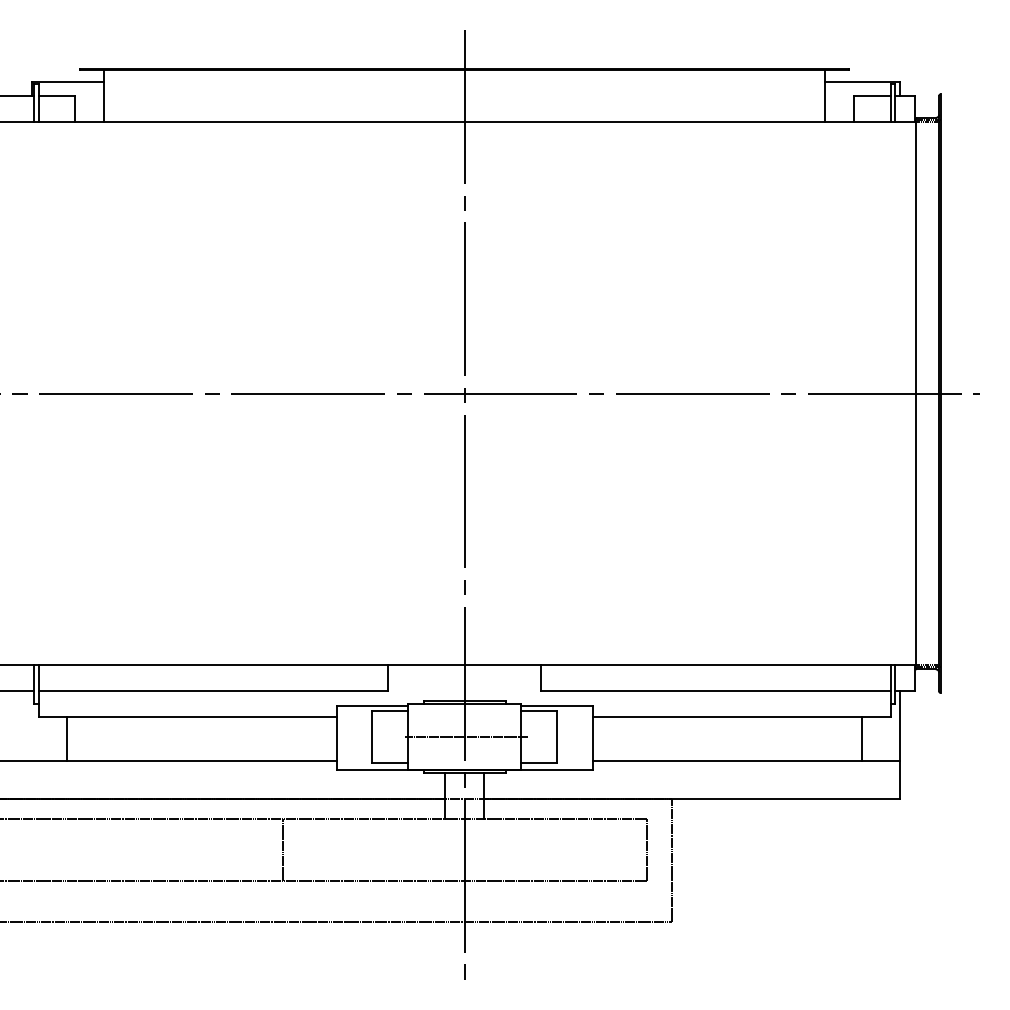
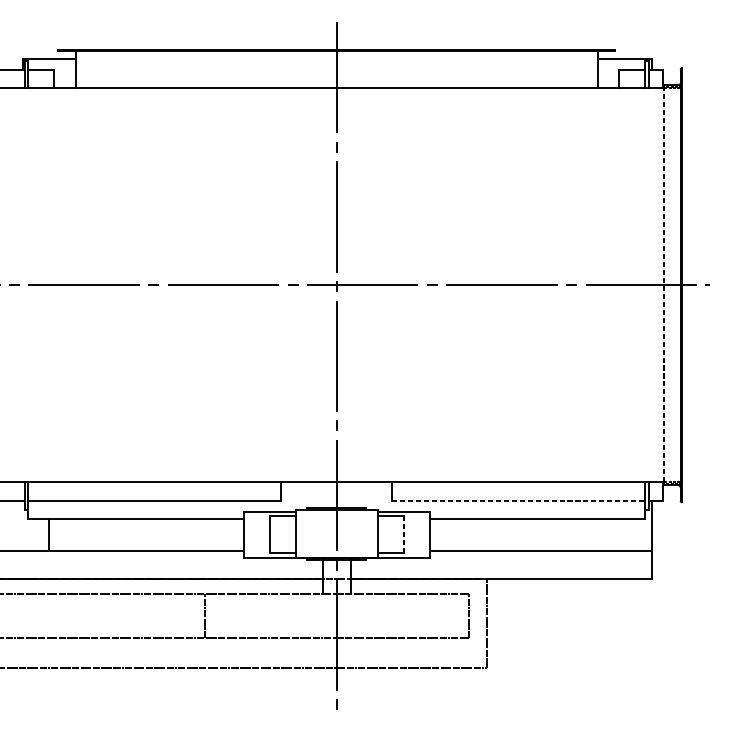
line: (915, 393) -> (663, 285), solid -> dashed
line: (715, 690) -> (518, 500), solid -> dashed
line: (466, 737) -> (338, 534), removed
line: (556, 737) -> (403, 534), solid -> dashed
line: (861, 738) -> (624, 535), removed

